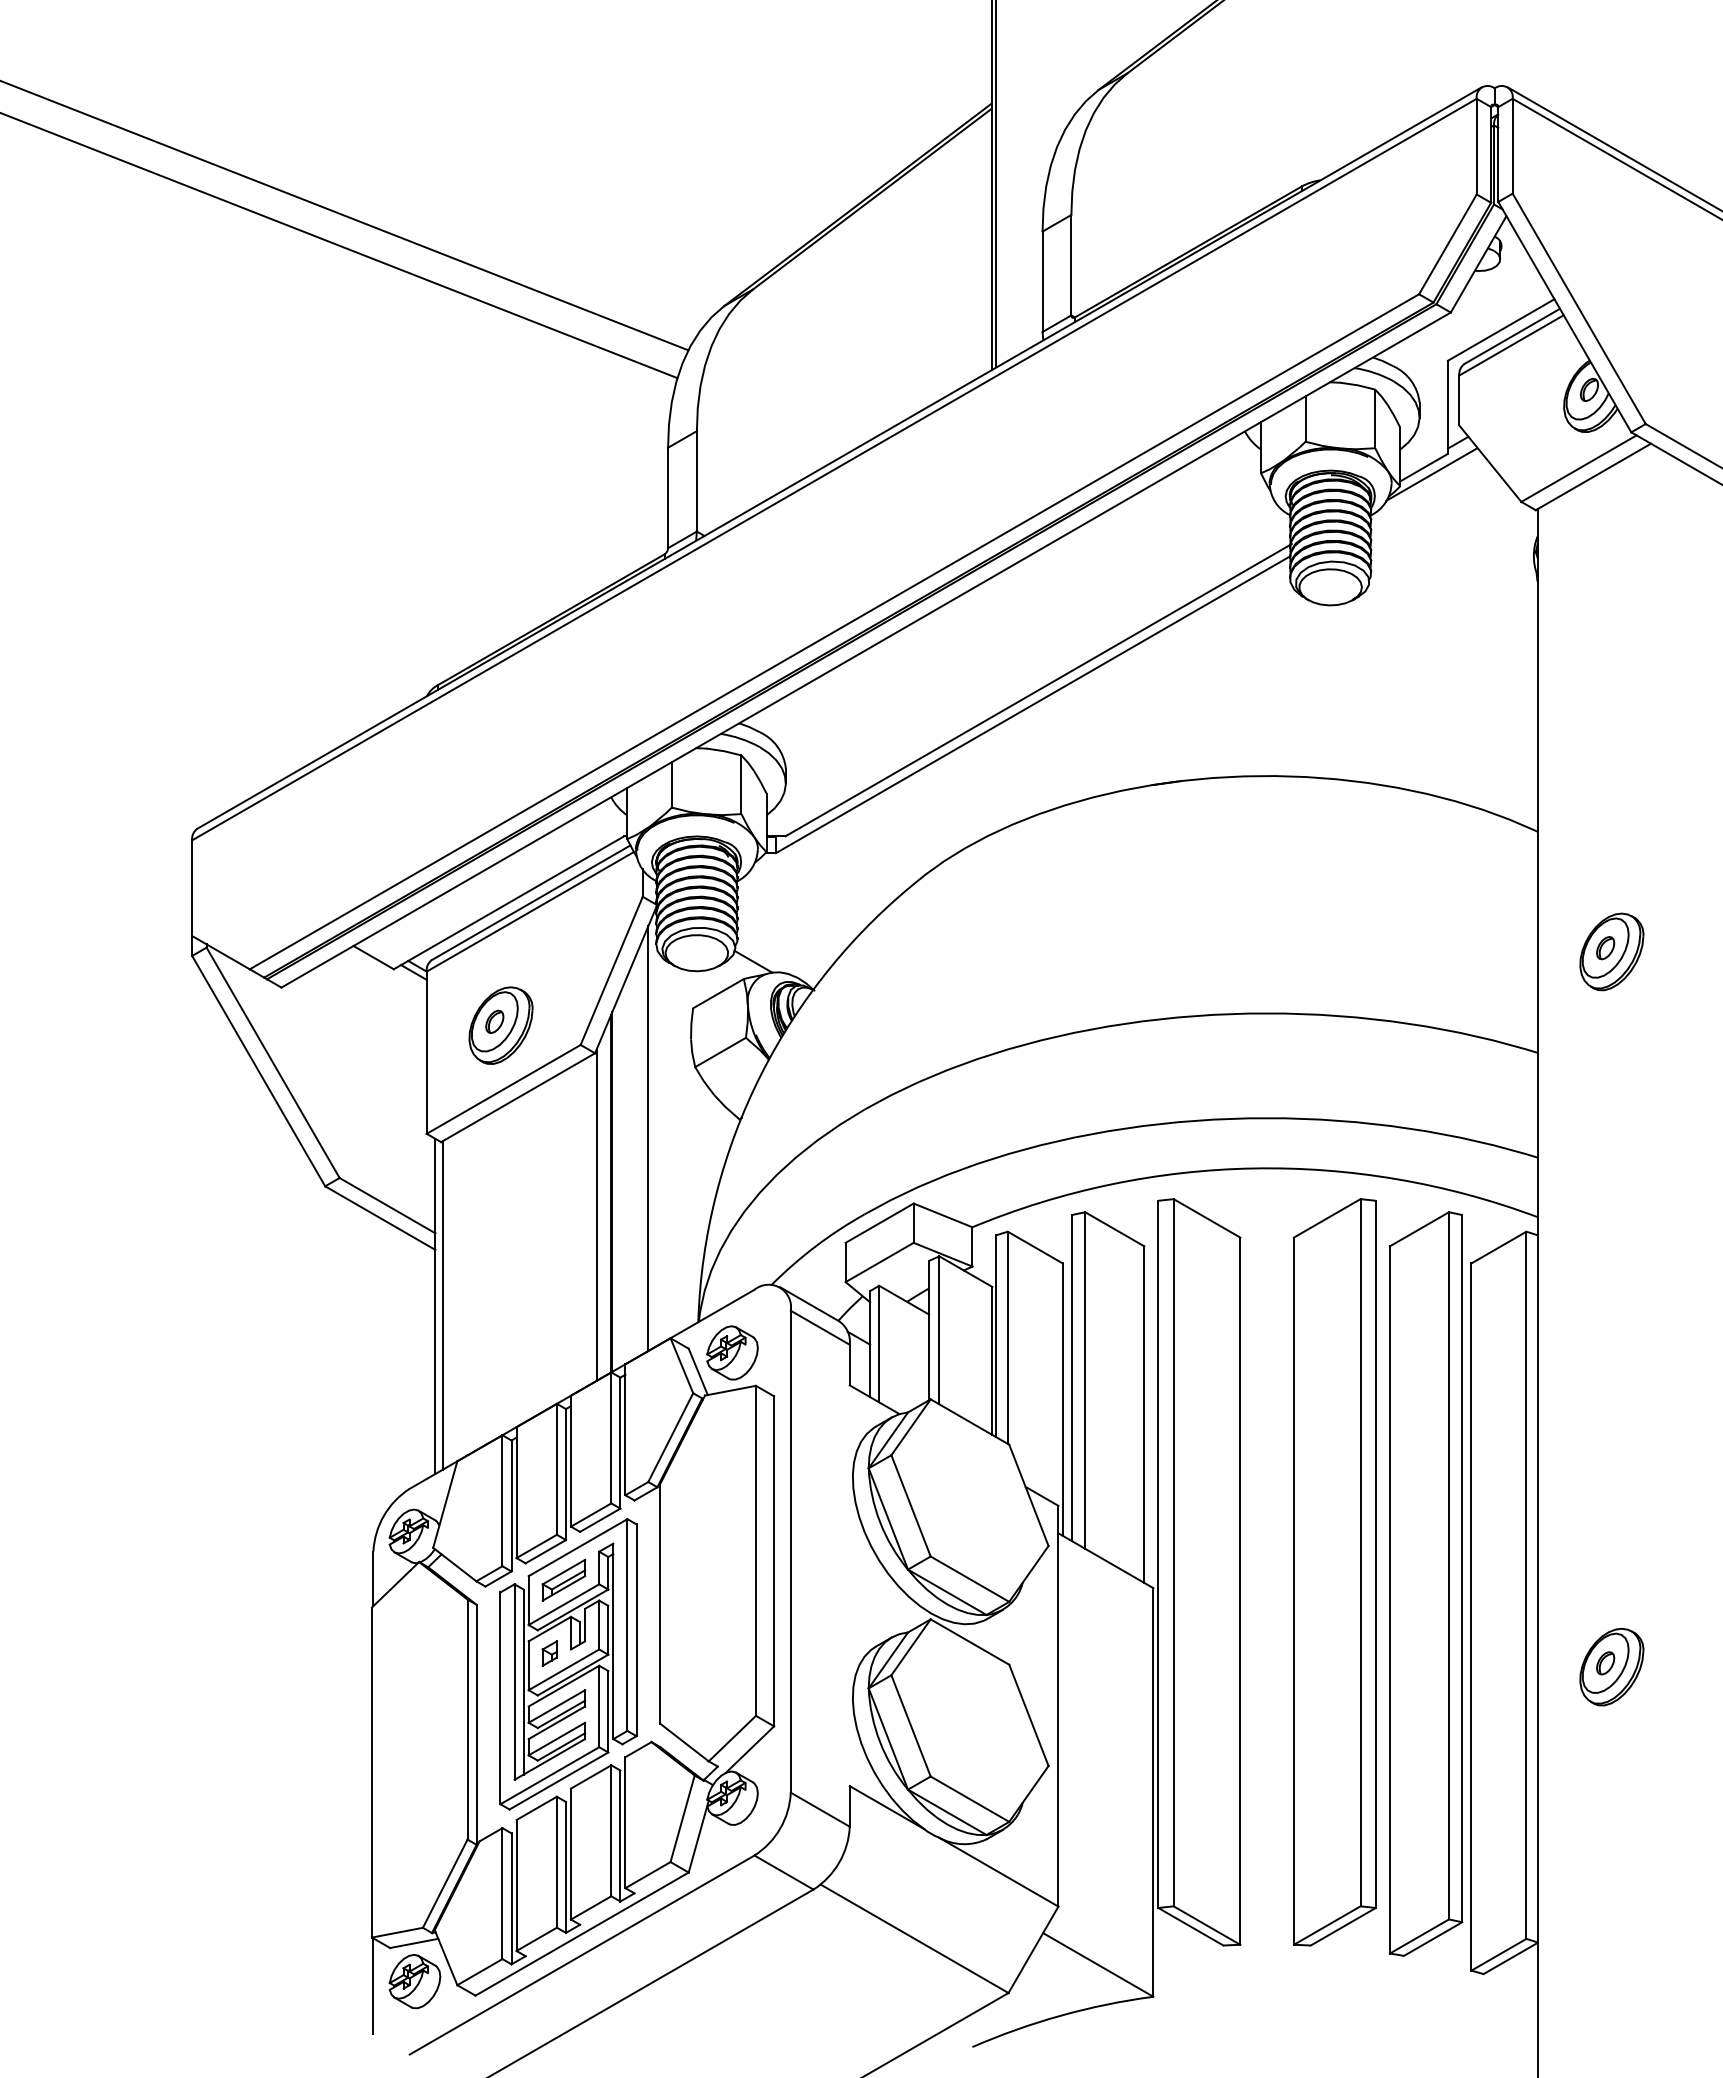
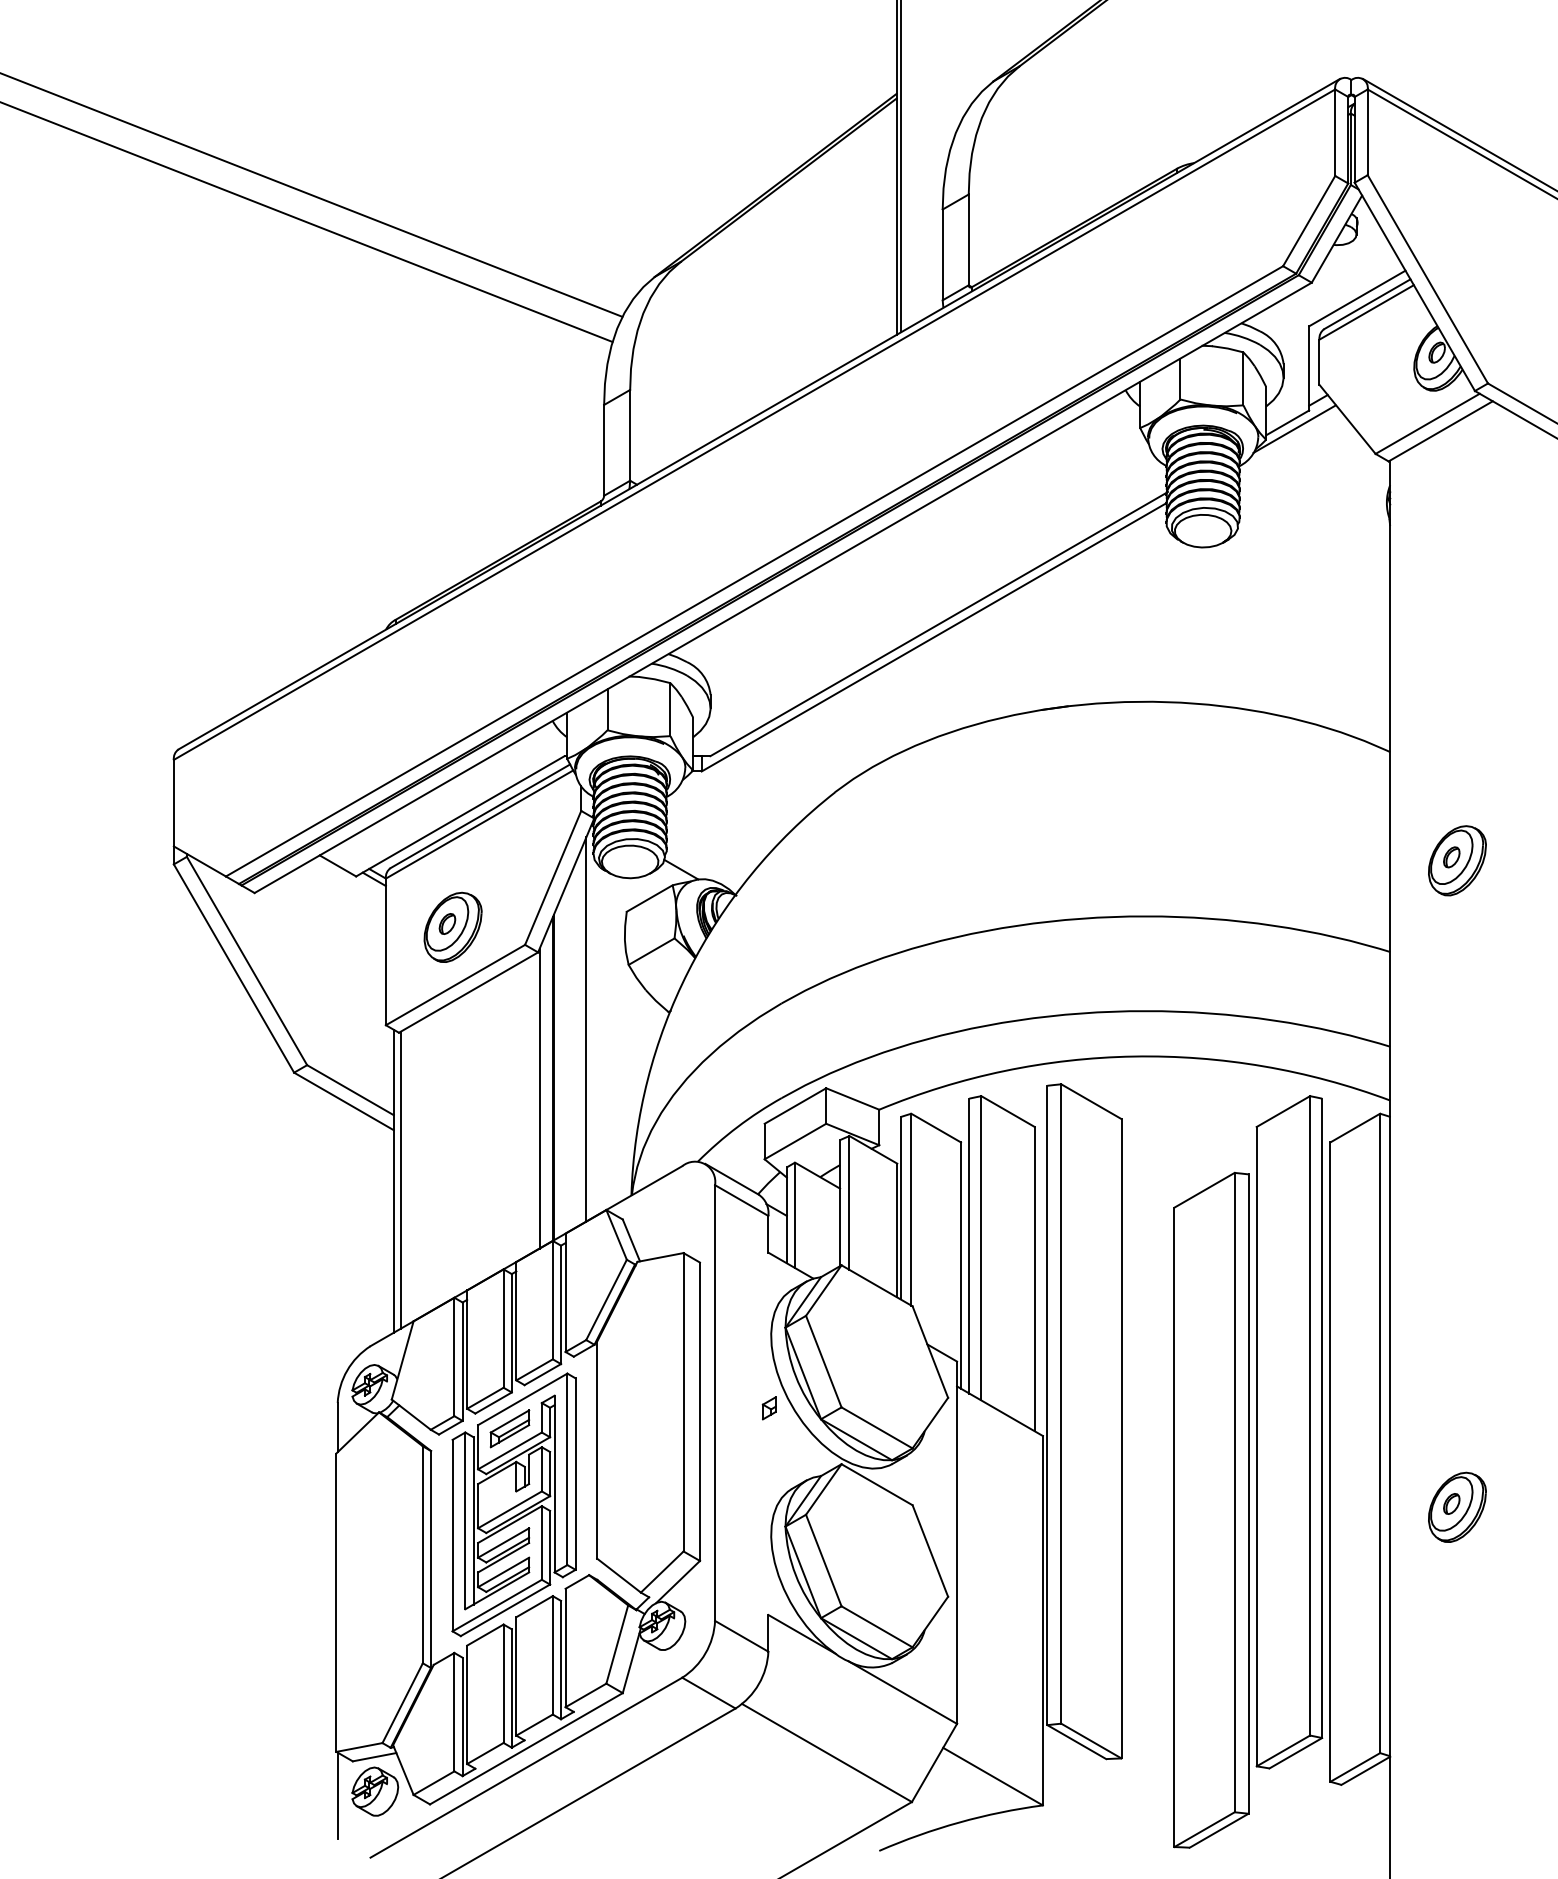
part: (732, 1352) -> (662, 1222), removed
part: (1334, 1572) -> (1211, 1510), moved
part: (549, 1653) -> (769, 1408), moved

